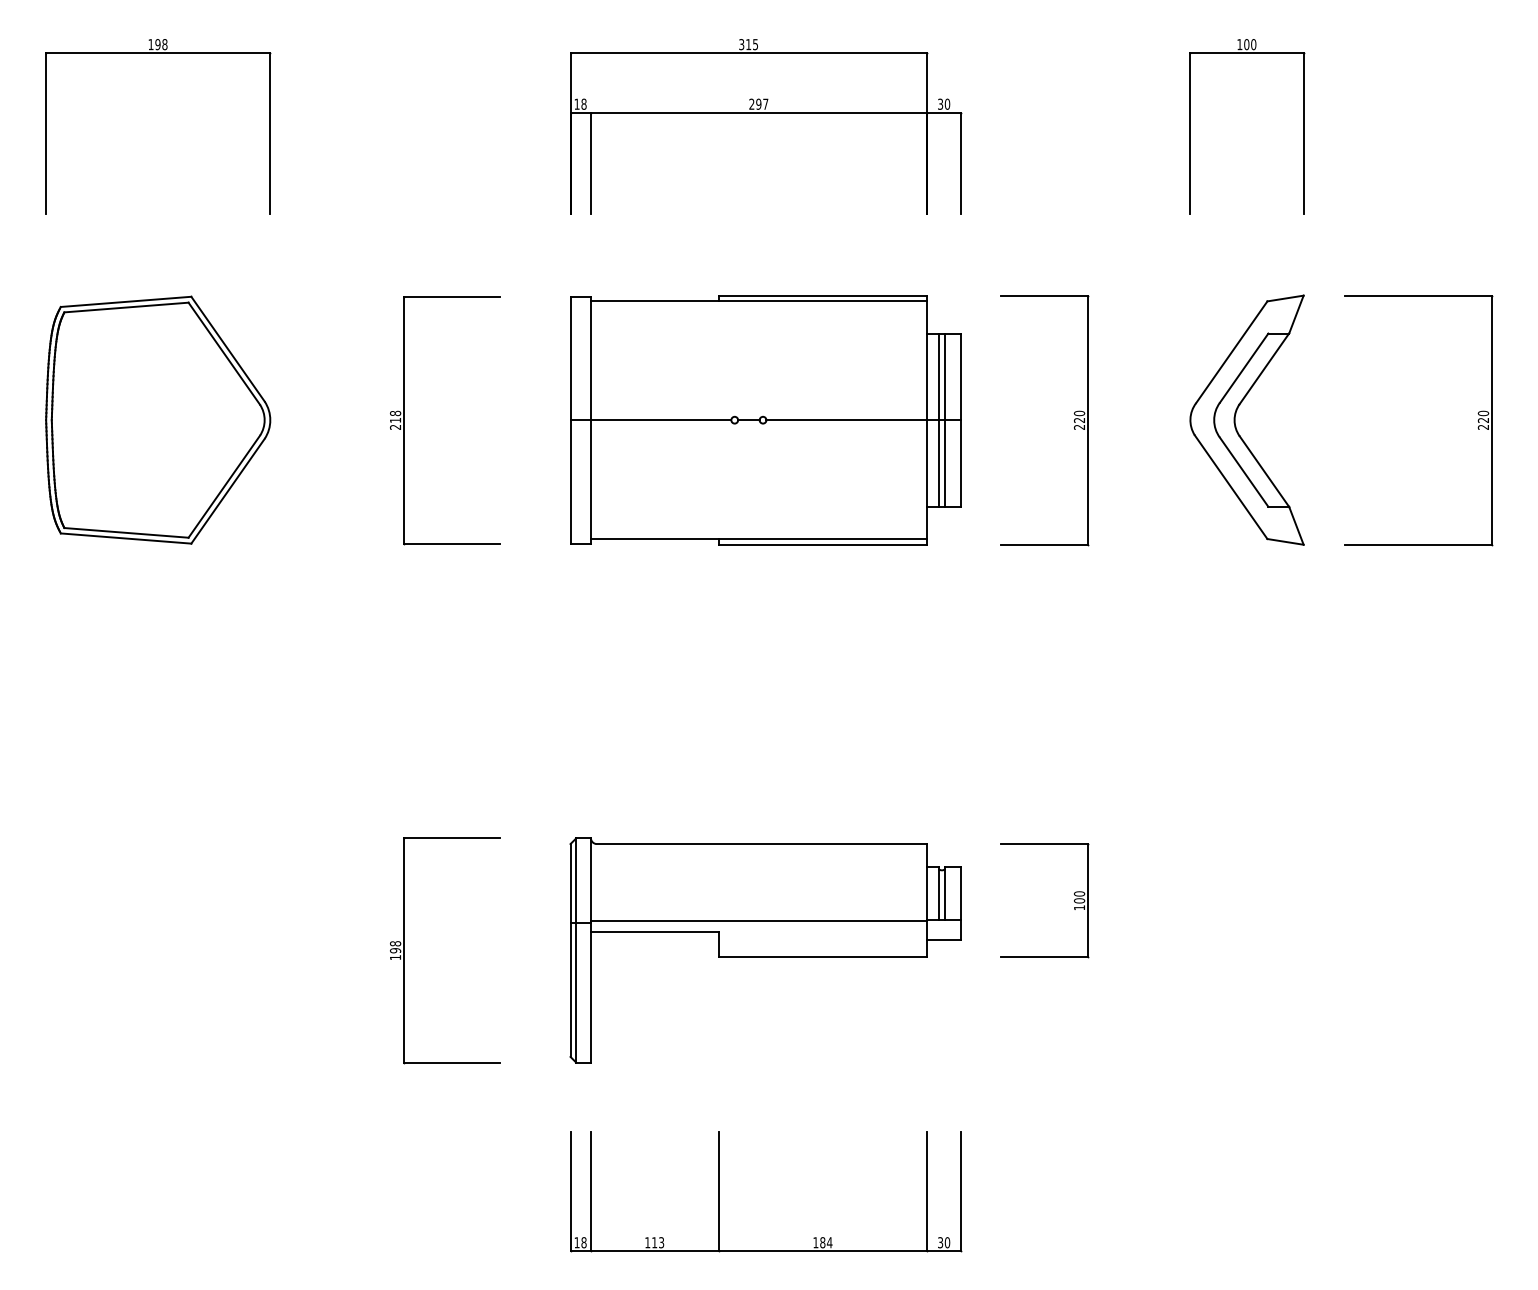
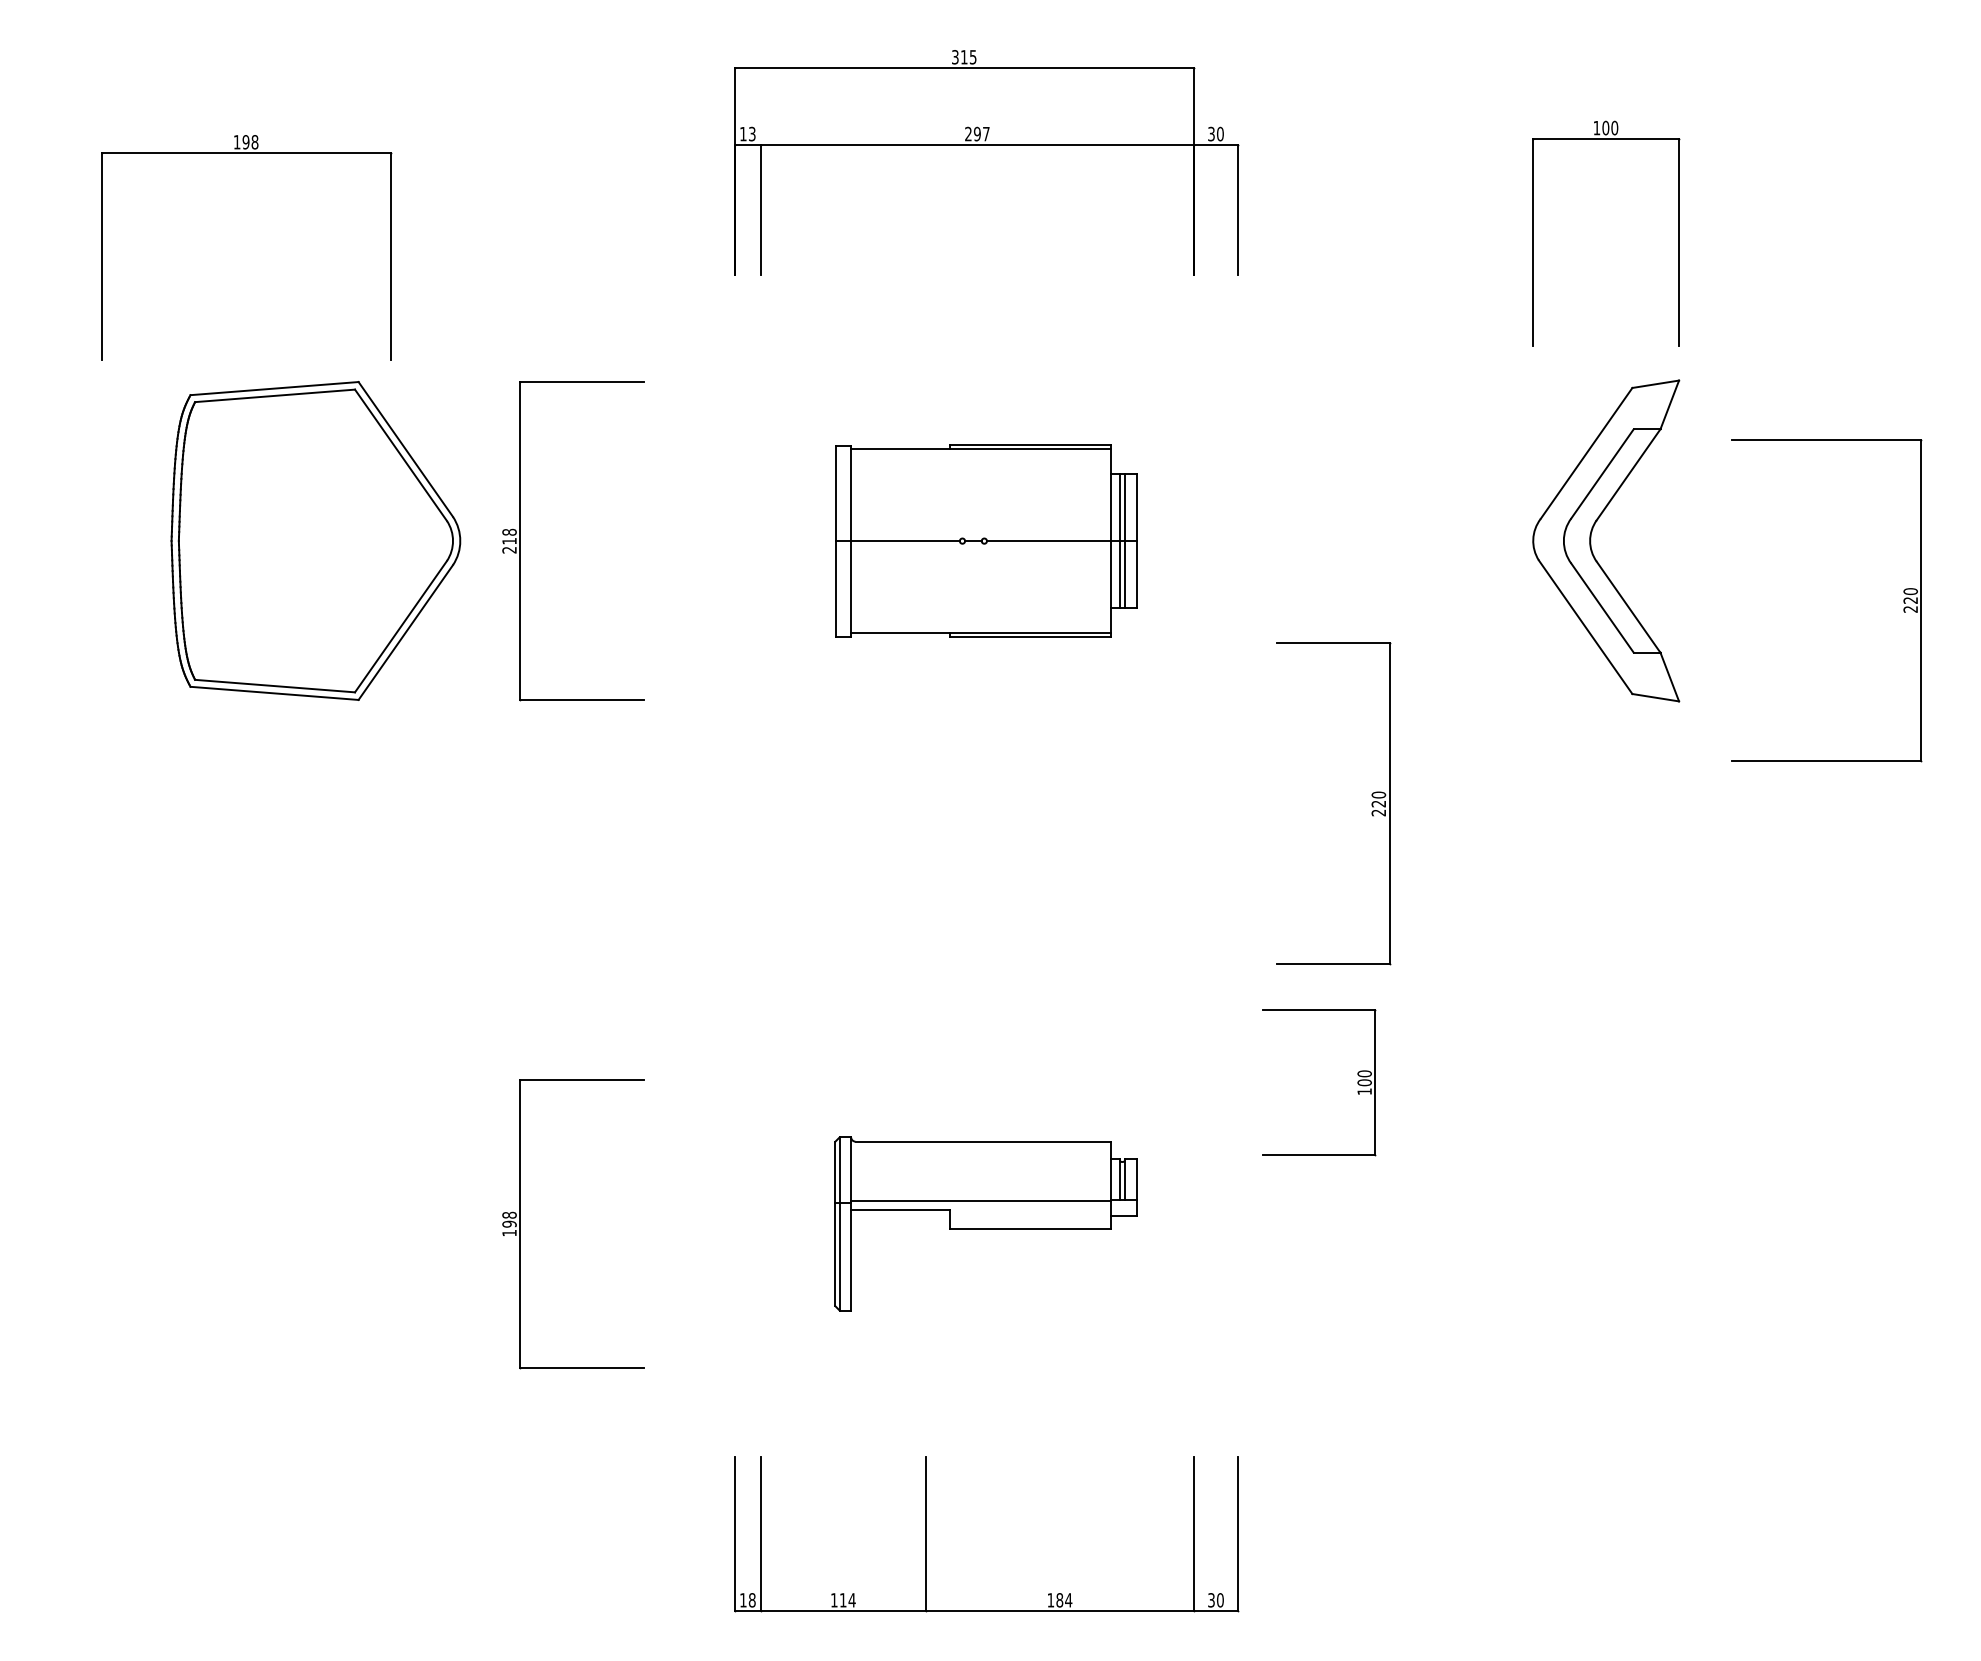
part: (158, 53) -> (246, 153), moved
text: (583, 103) -> (751, 133), 18 -> 13
part: (1303, 126) -> (1678, 233), moved
part: (1073, 413) -> (1371, 795), moved
part: (158, 419) -> (316, 540), moved
part: (765, 420) -> (985, 541), size x0.6
part: (1477, 420) -> (1902, 600), moved
part: (1074, 900) -> (1358, 1082), moved
part: (765, 950) -> (985, 1223), size x0.6
text: (661, 1242) -> (852, 1600), 113 -> 114

